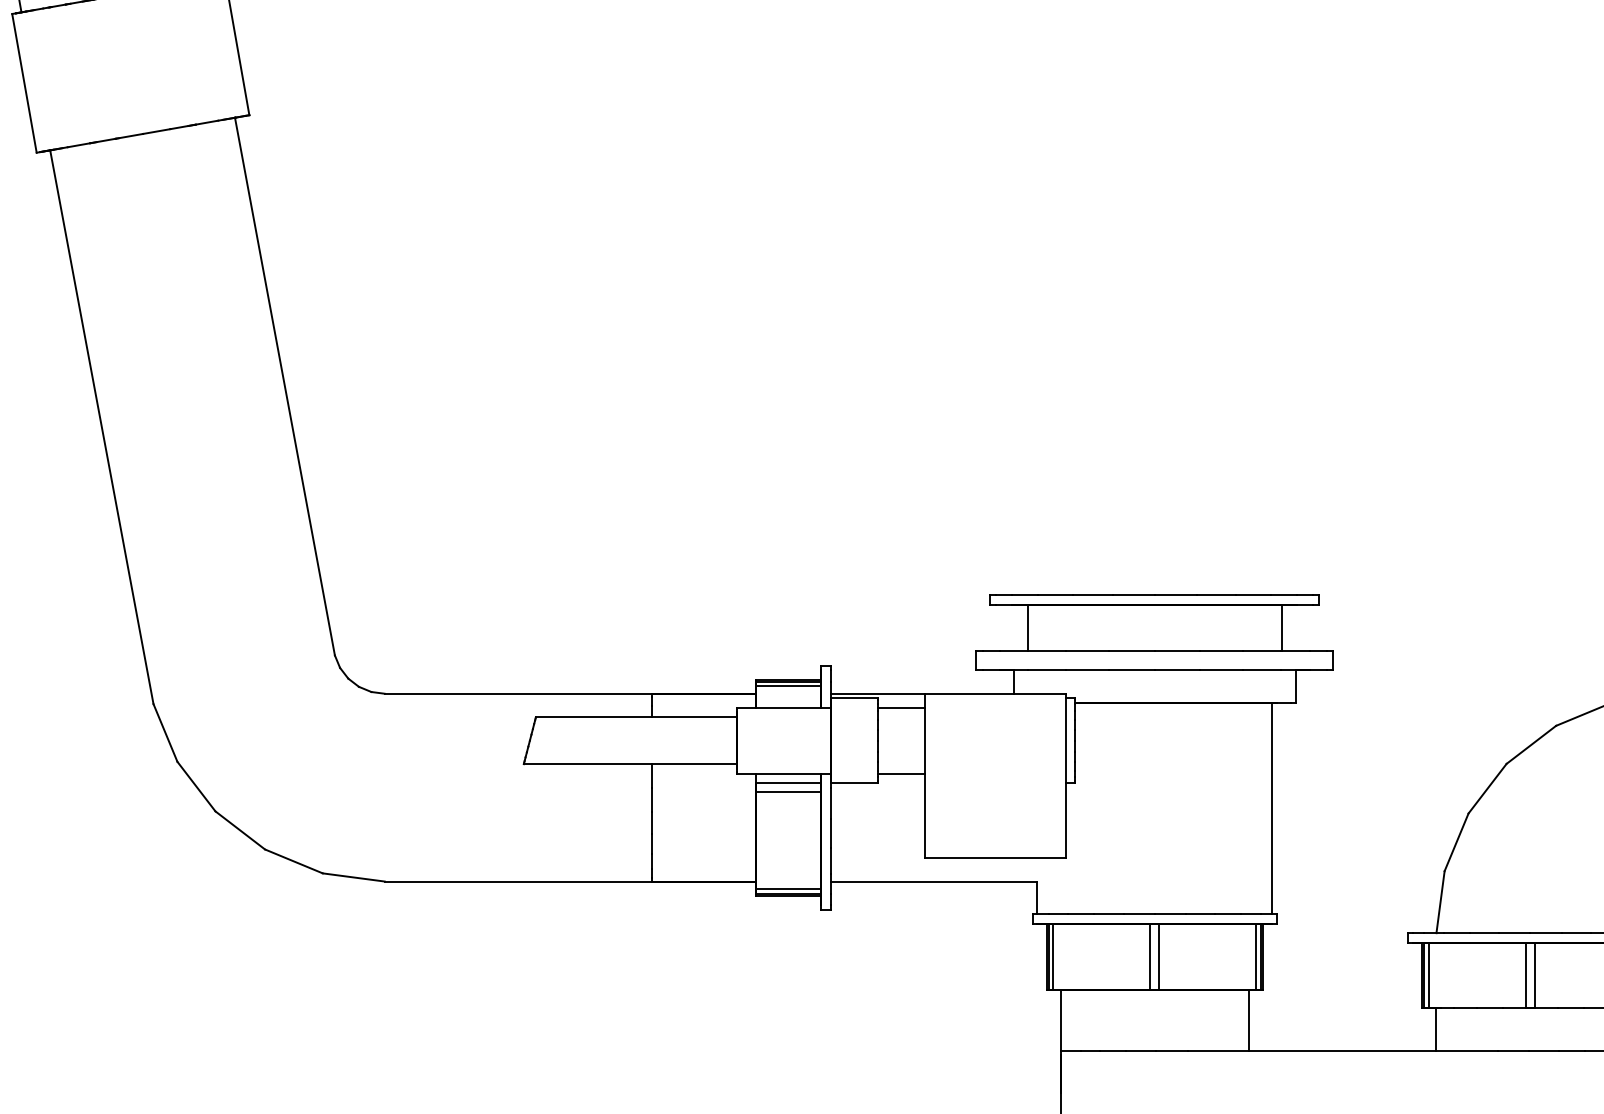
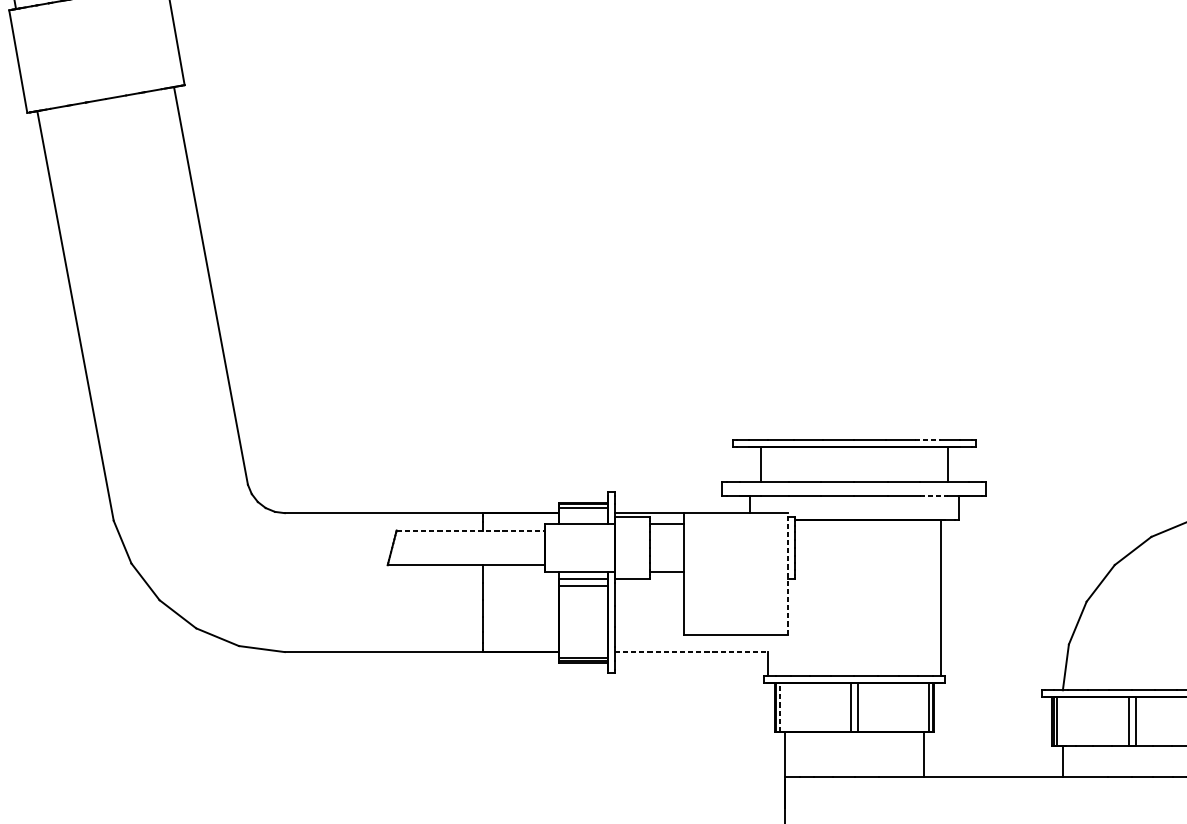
line: (1254, 595) -> (928, 440), solid -> dashed
line: (1262, 670) -> (934, 495), solid -> dashed
line: (636, 717) -> (471, 530), solid -> dashed
line: (1065, 775) -> (788, 573), solid -> dashed
line: (934, 881) -> (691, 652), solid -> dashed
line: (1053, 956) -> (779, 707), solid -> dashed

